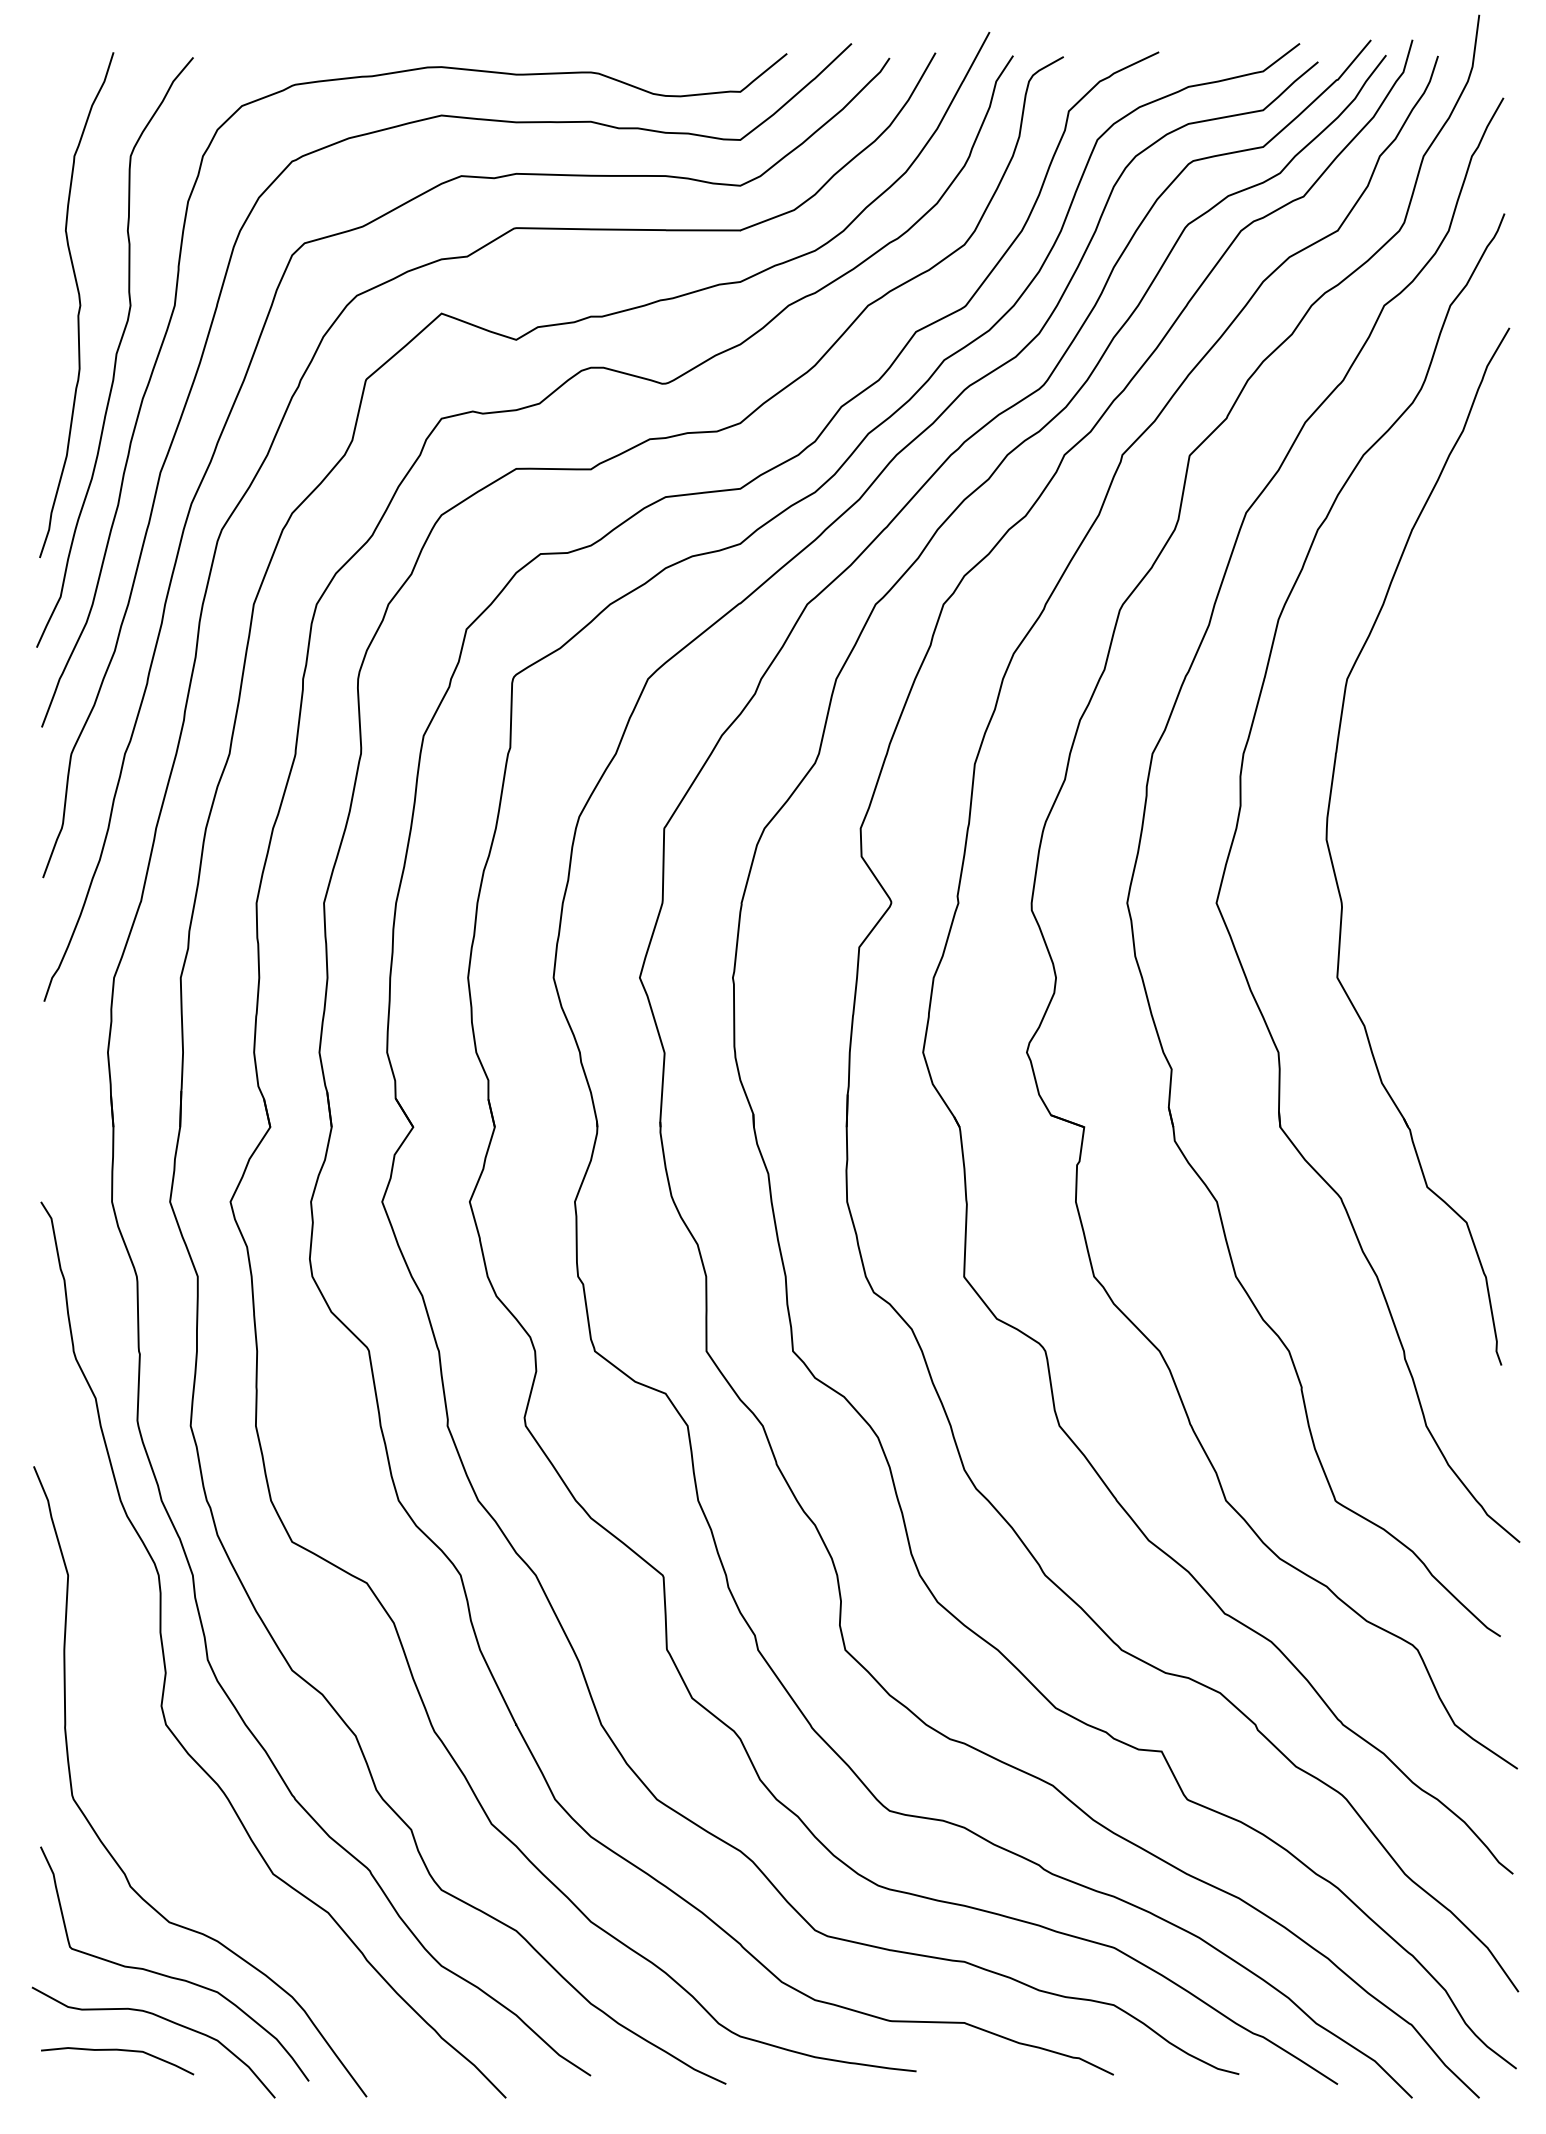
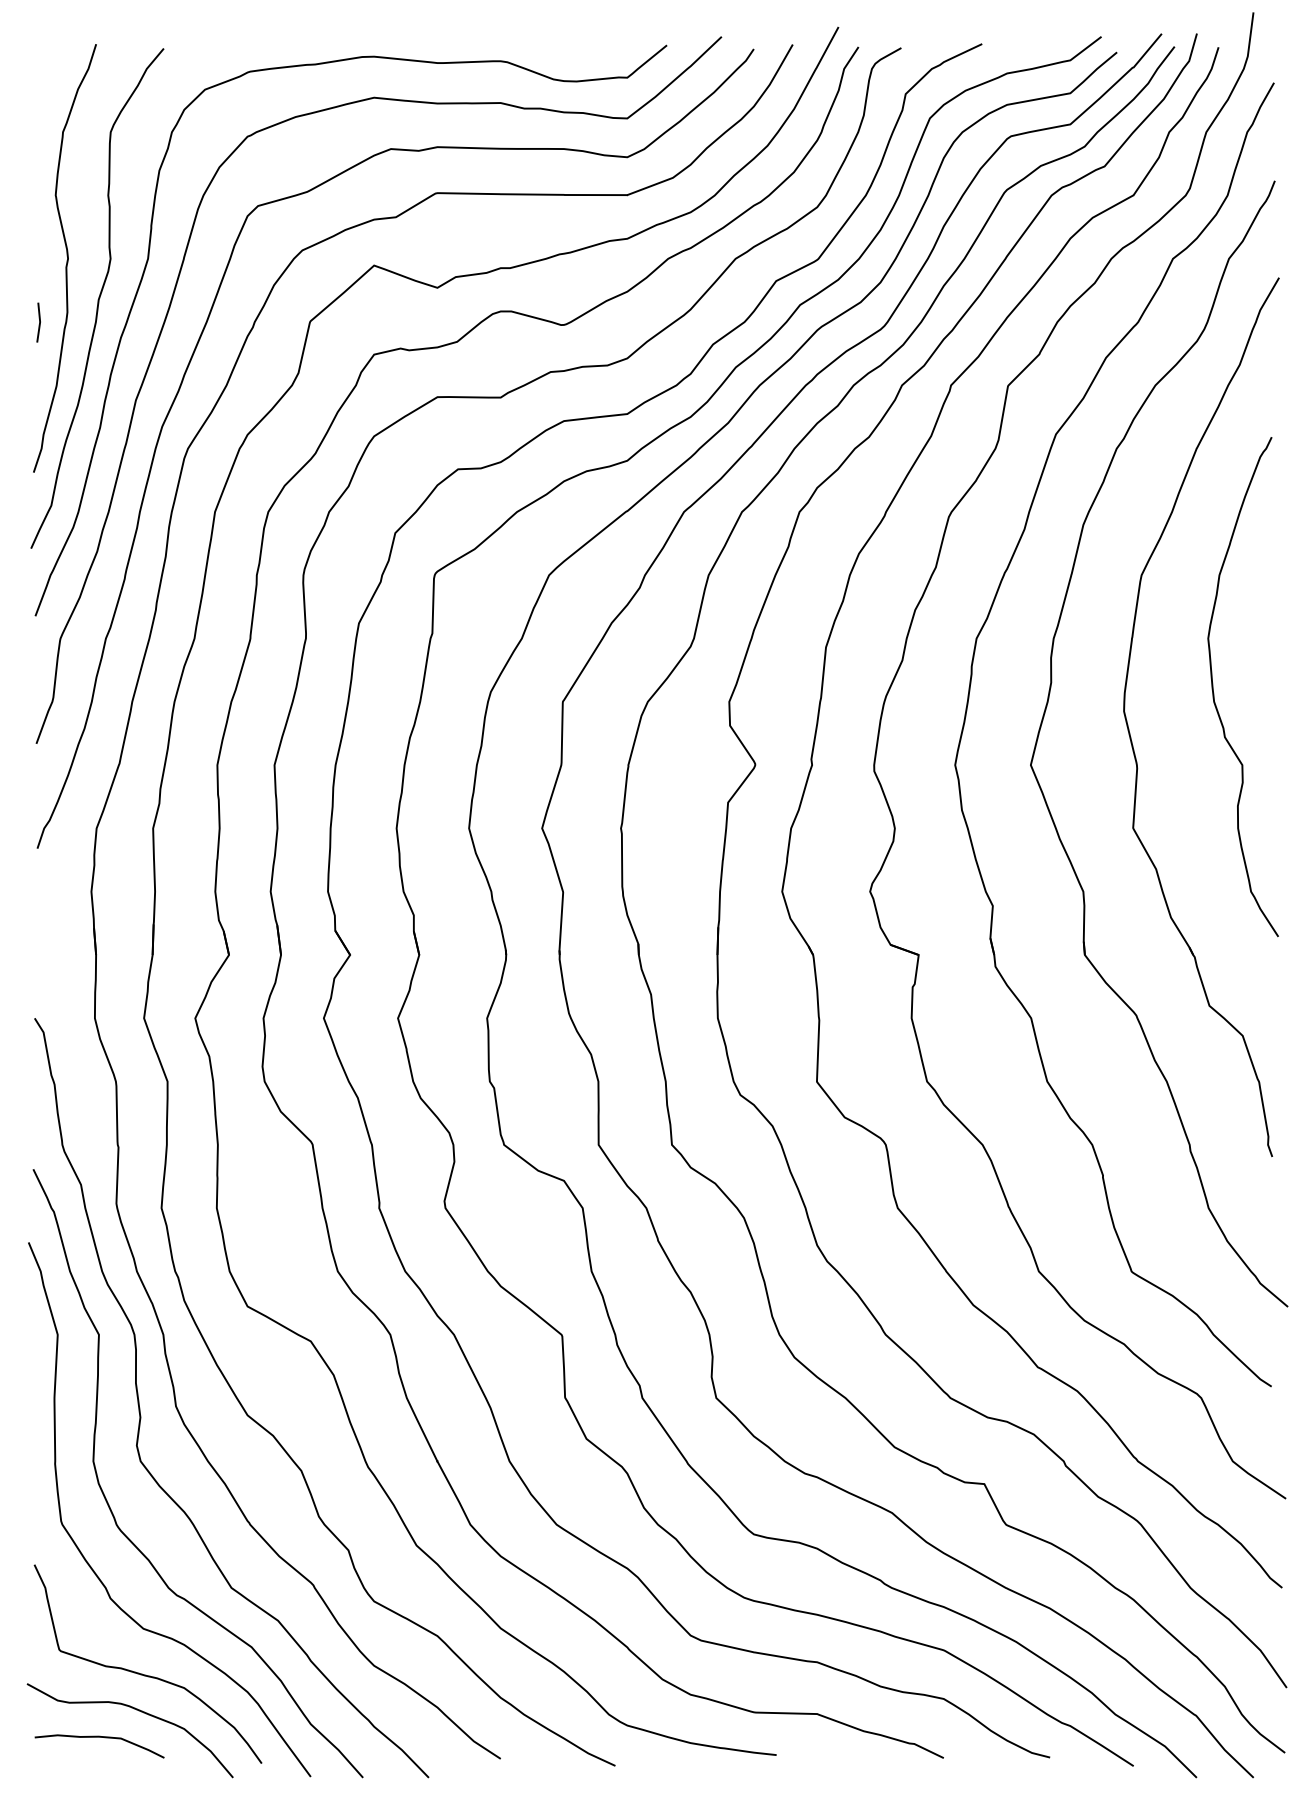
line: (46, 380) -> (39, 322), added
curve: (1433, 818) -> (1214, 693), added
curve: (135, 1788) -> (114, 1515), added

